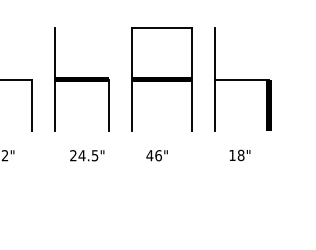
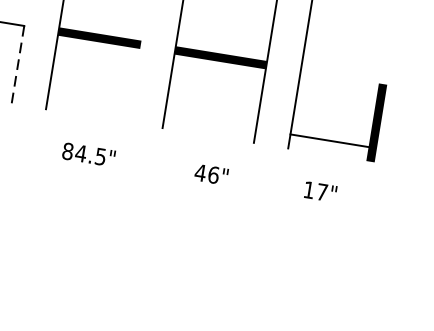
line: (241, 79) -> (331, 140), moved
line: (109, 104) -> (135, 82), removed
line: (32, 105) -> (18, 65), solid -> dashed
text: (73, 155) -> (68, 151), 24.5" -> 84.5"
text: (156, 155) -> (210, 174), moved
text: (240, 155) -> (321, 192), 18" -> 17"

